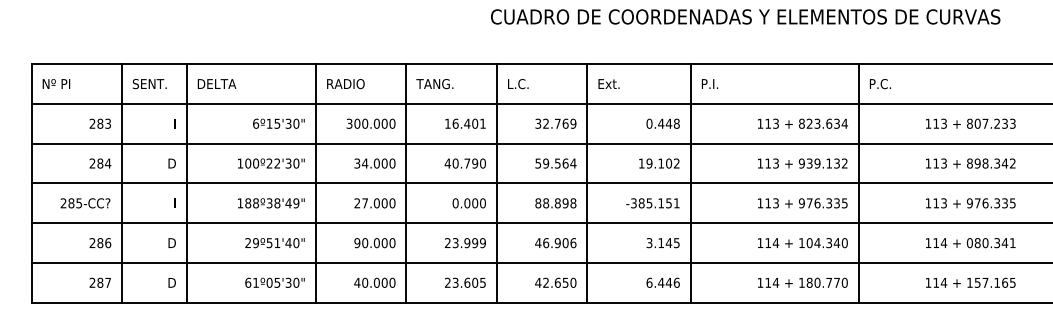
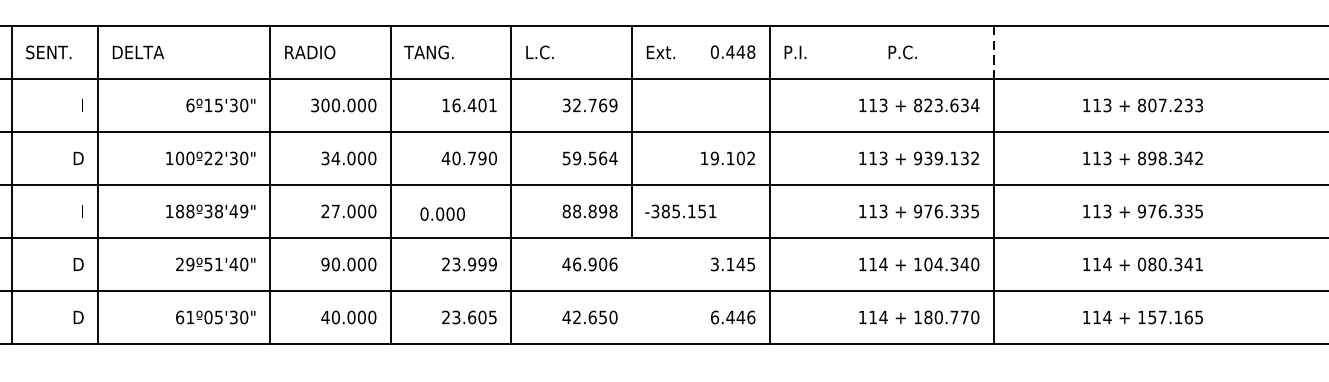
line: (858, 84) -> (993, 53), solid -> dashed
text: (879, 84) -> (901, 53), moved
text: (662, 123) -> (732, 51), moved
text: (468, 203) -> (441, 214), moved
text: (652, 203) -> (680, 211), moved
line: (587, 262) -> (632, 290), removed

